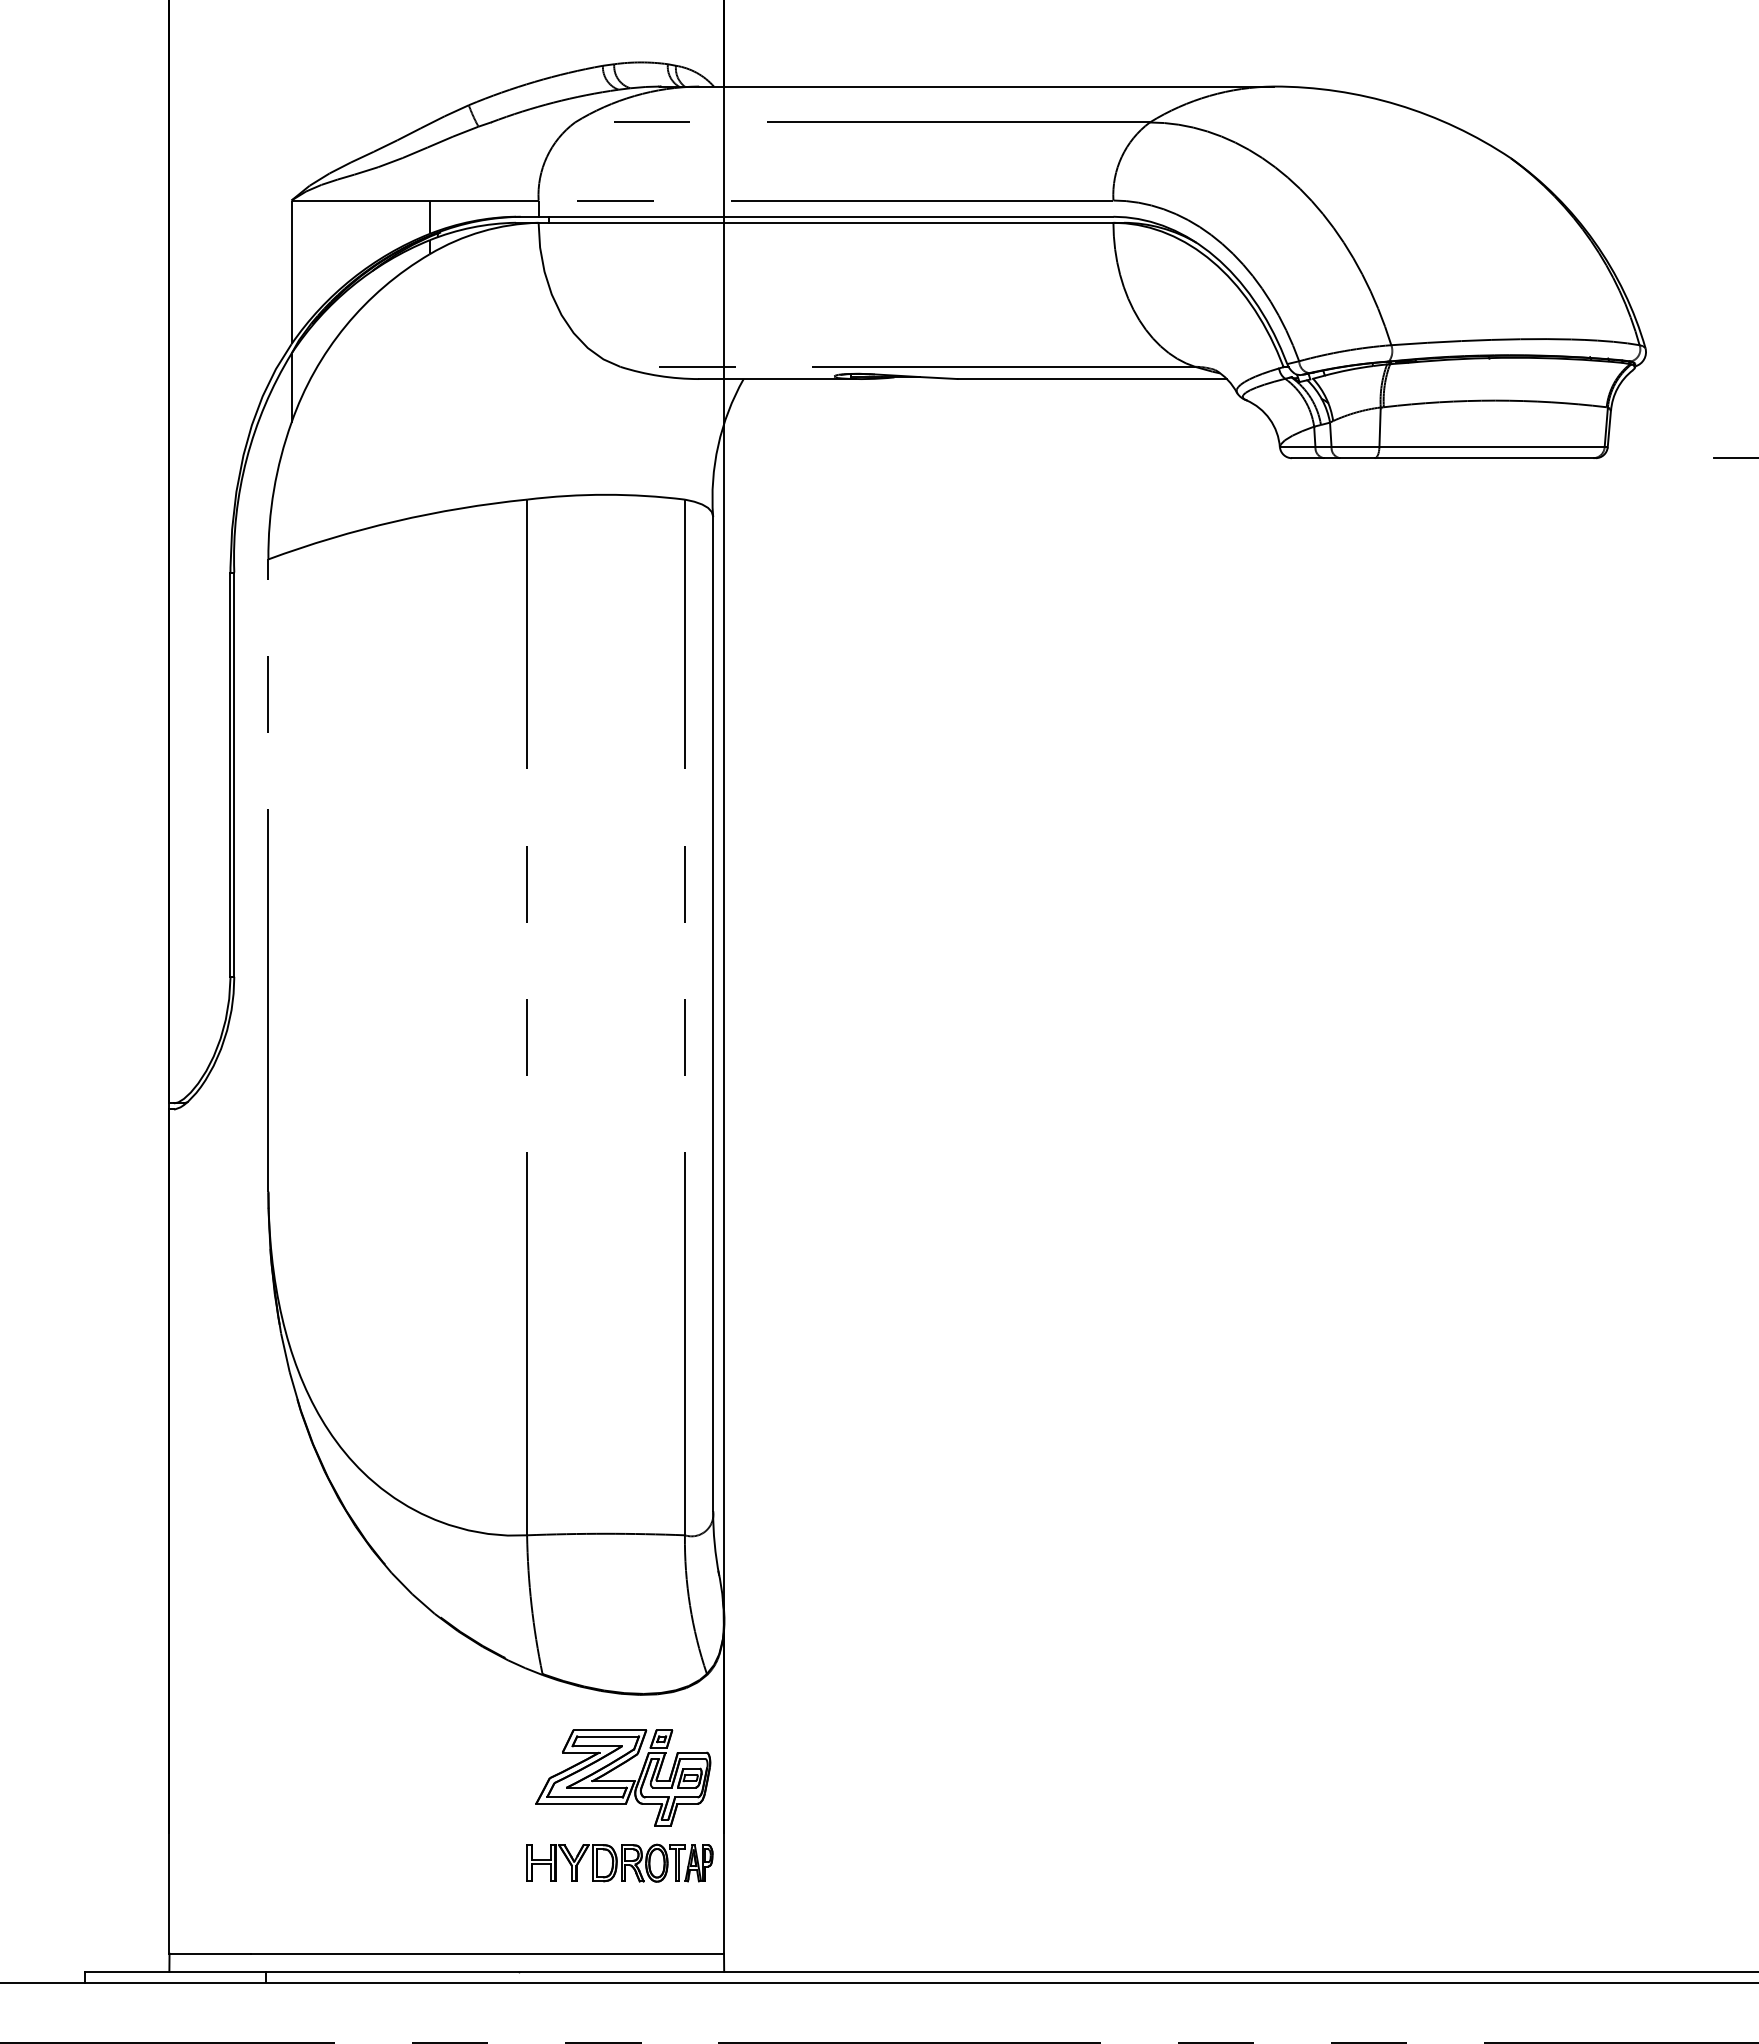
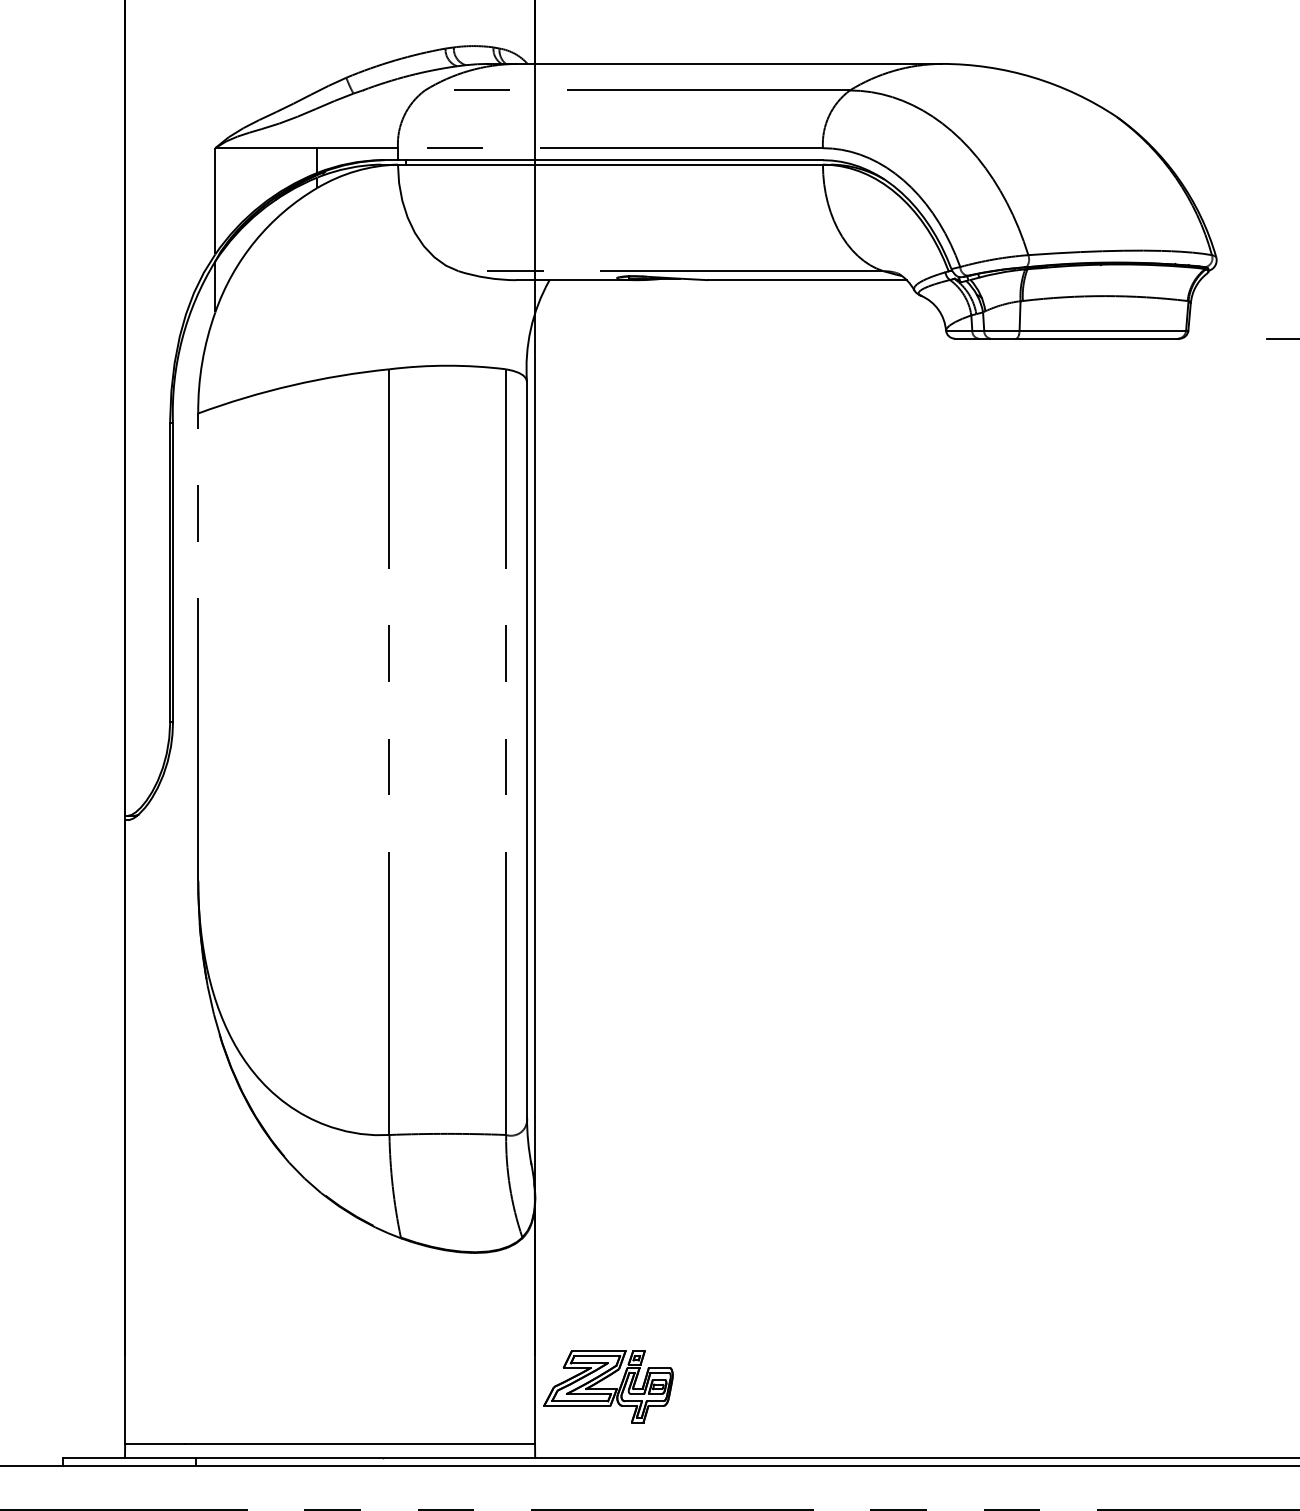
part: (623, 1777) -> (608, 1386), moved
part: (619, 1862) -> (457, 1376), removed

